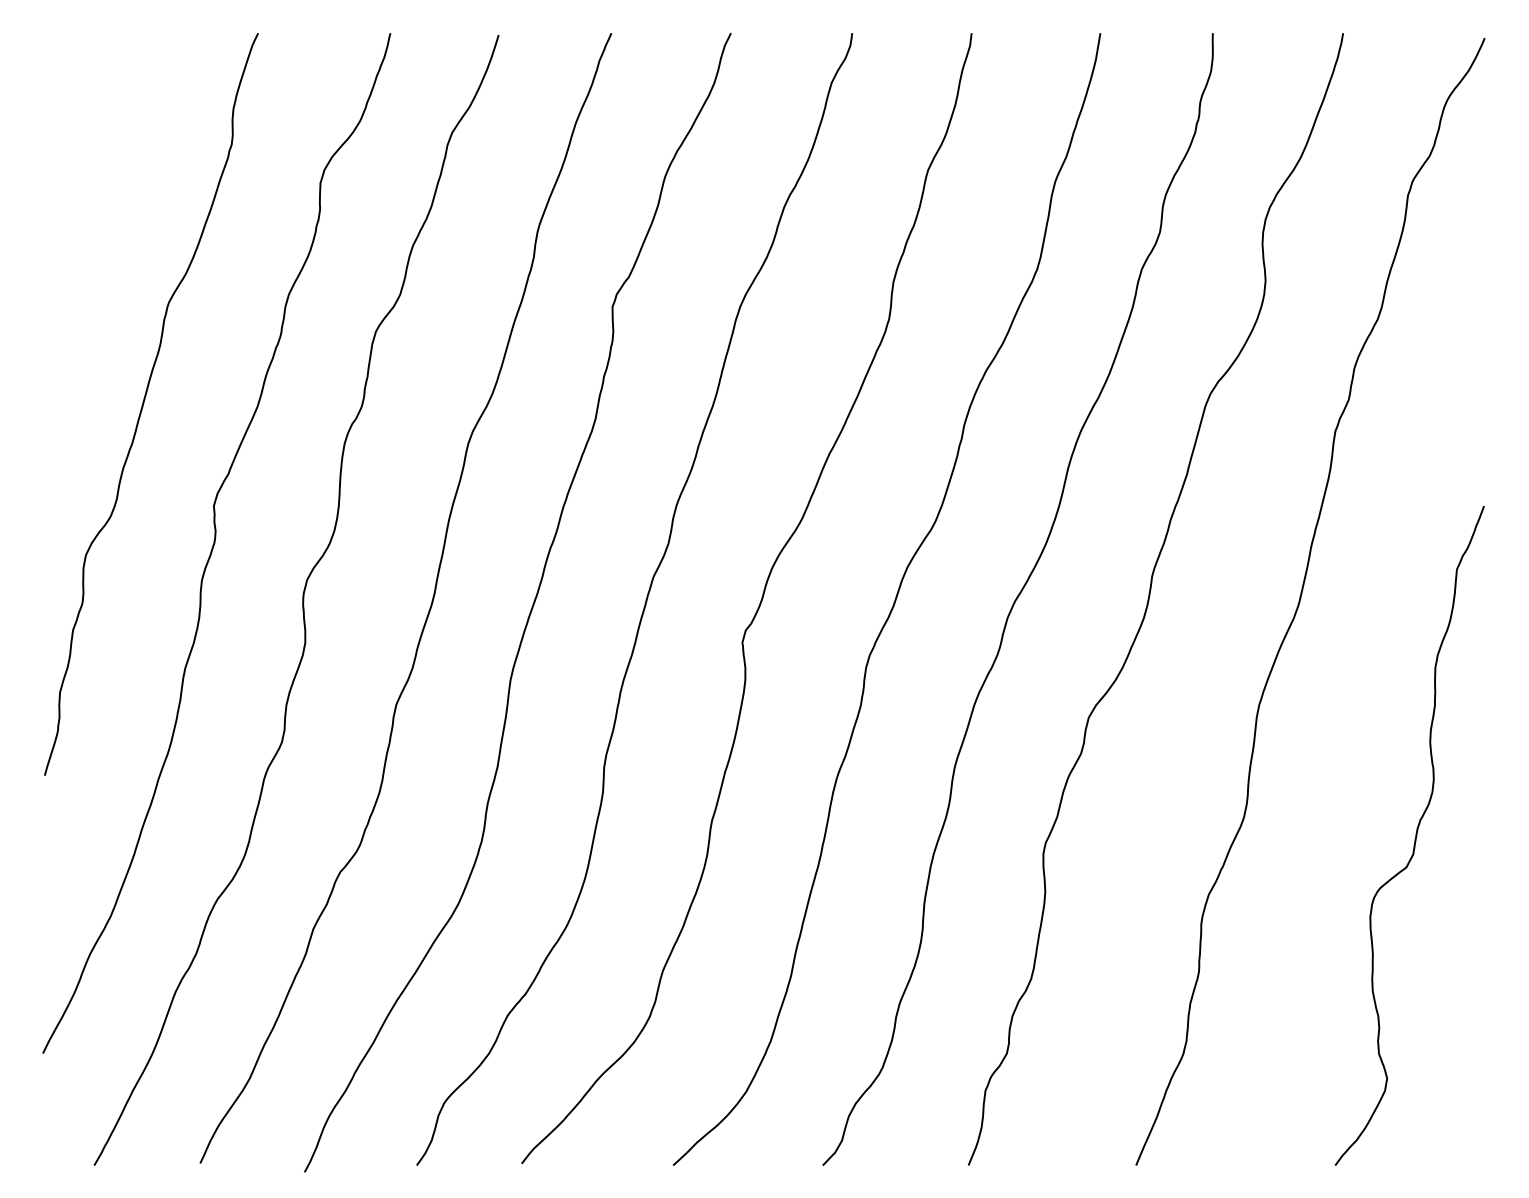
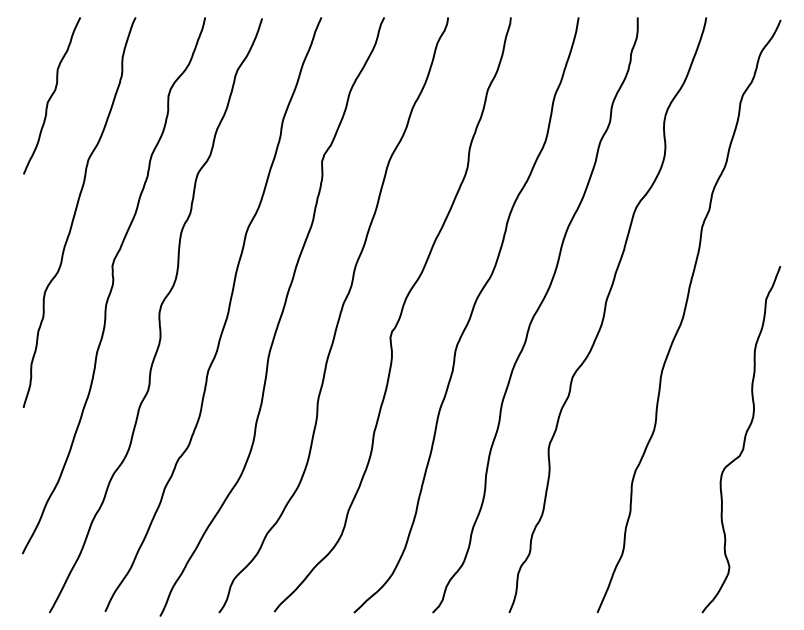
curve: (98, 181) -> (51, 95), added

